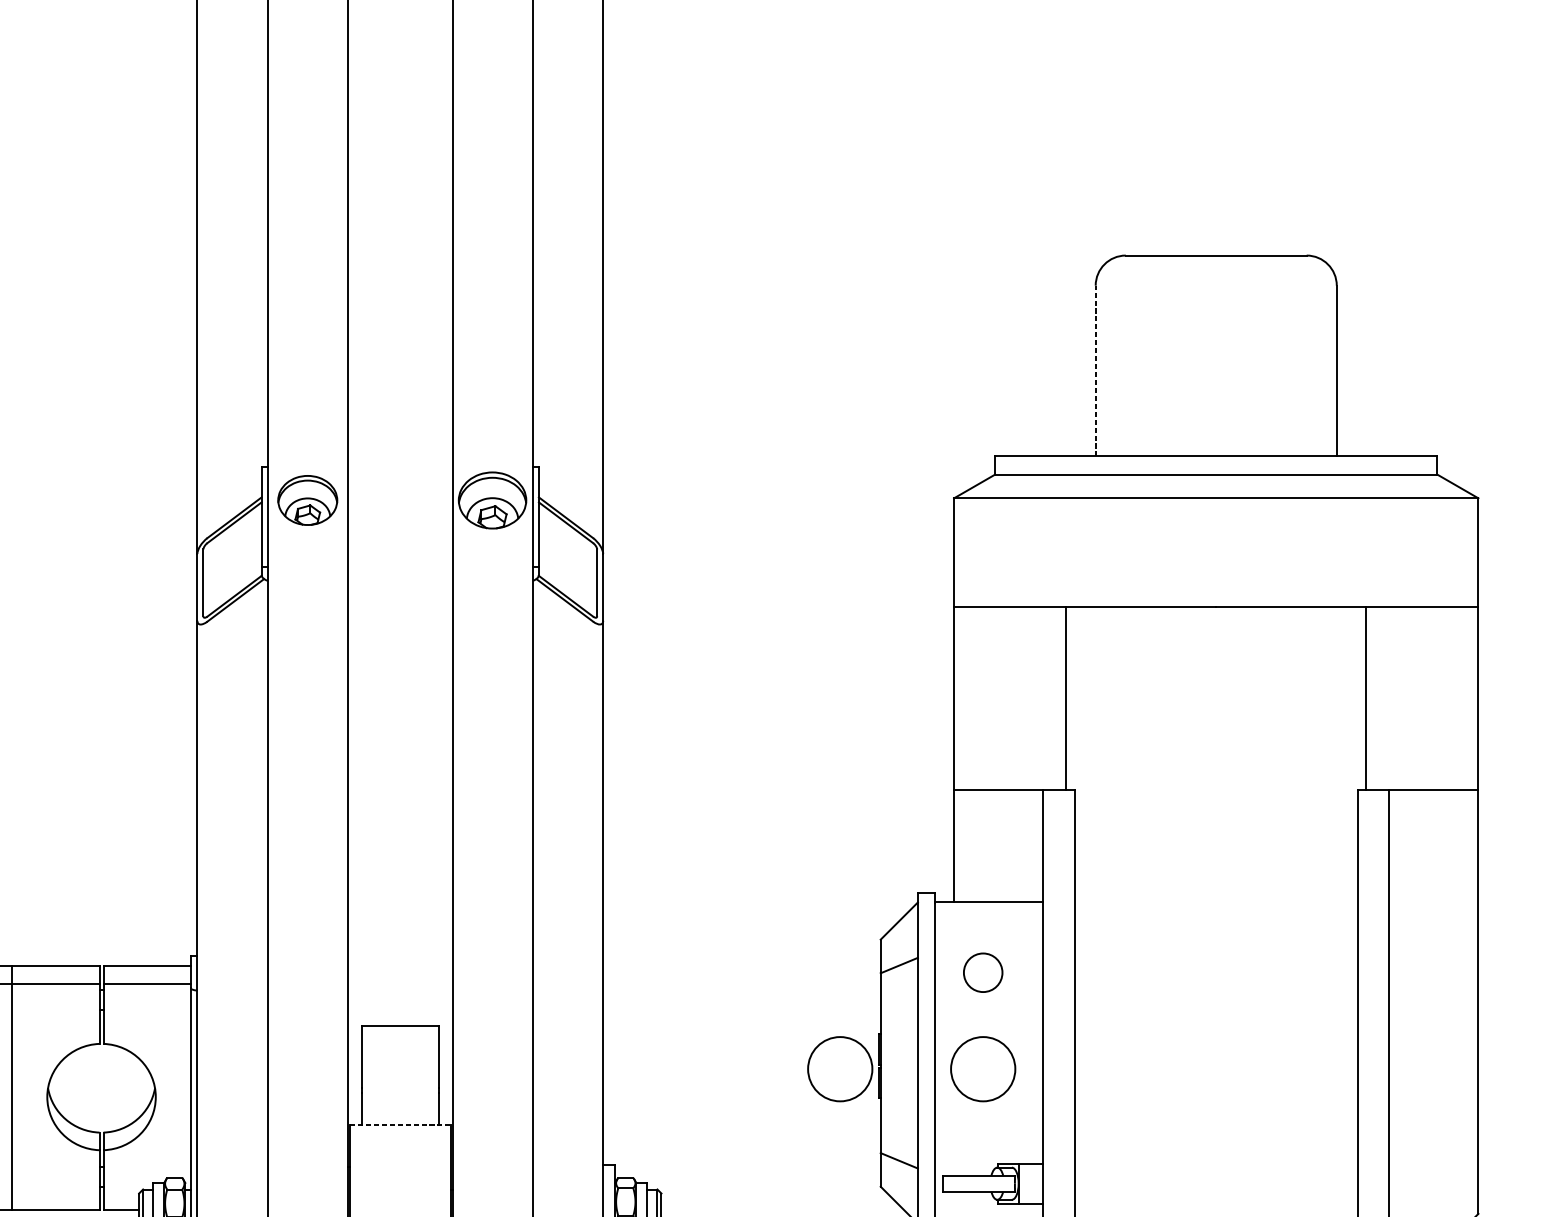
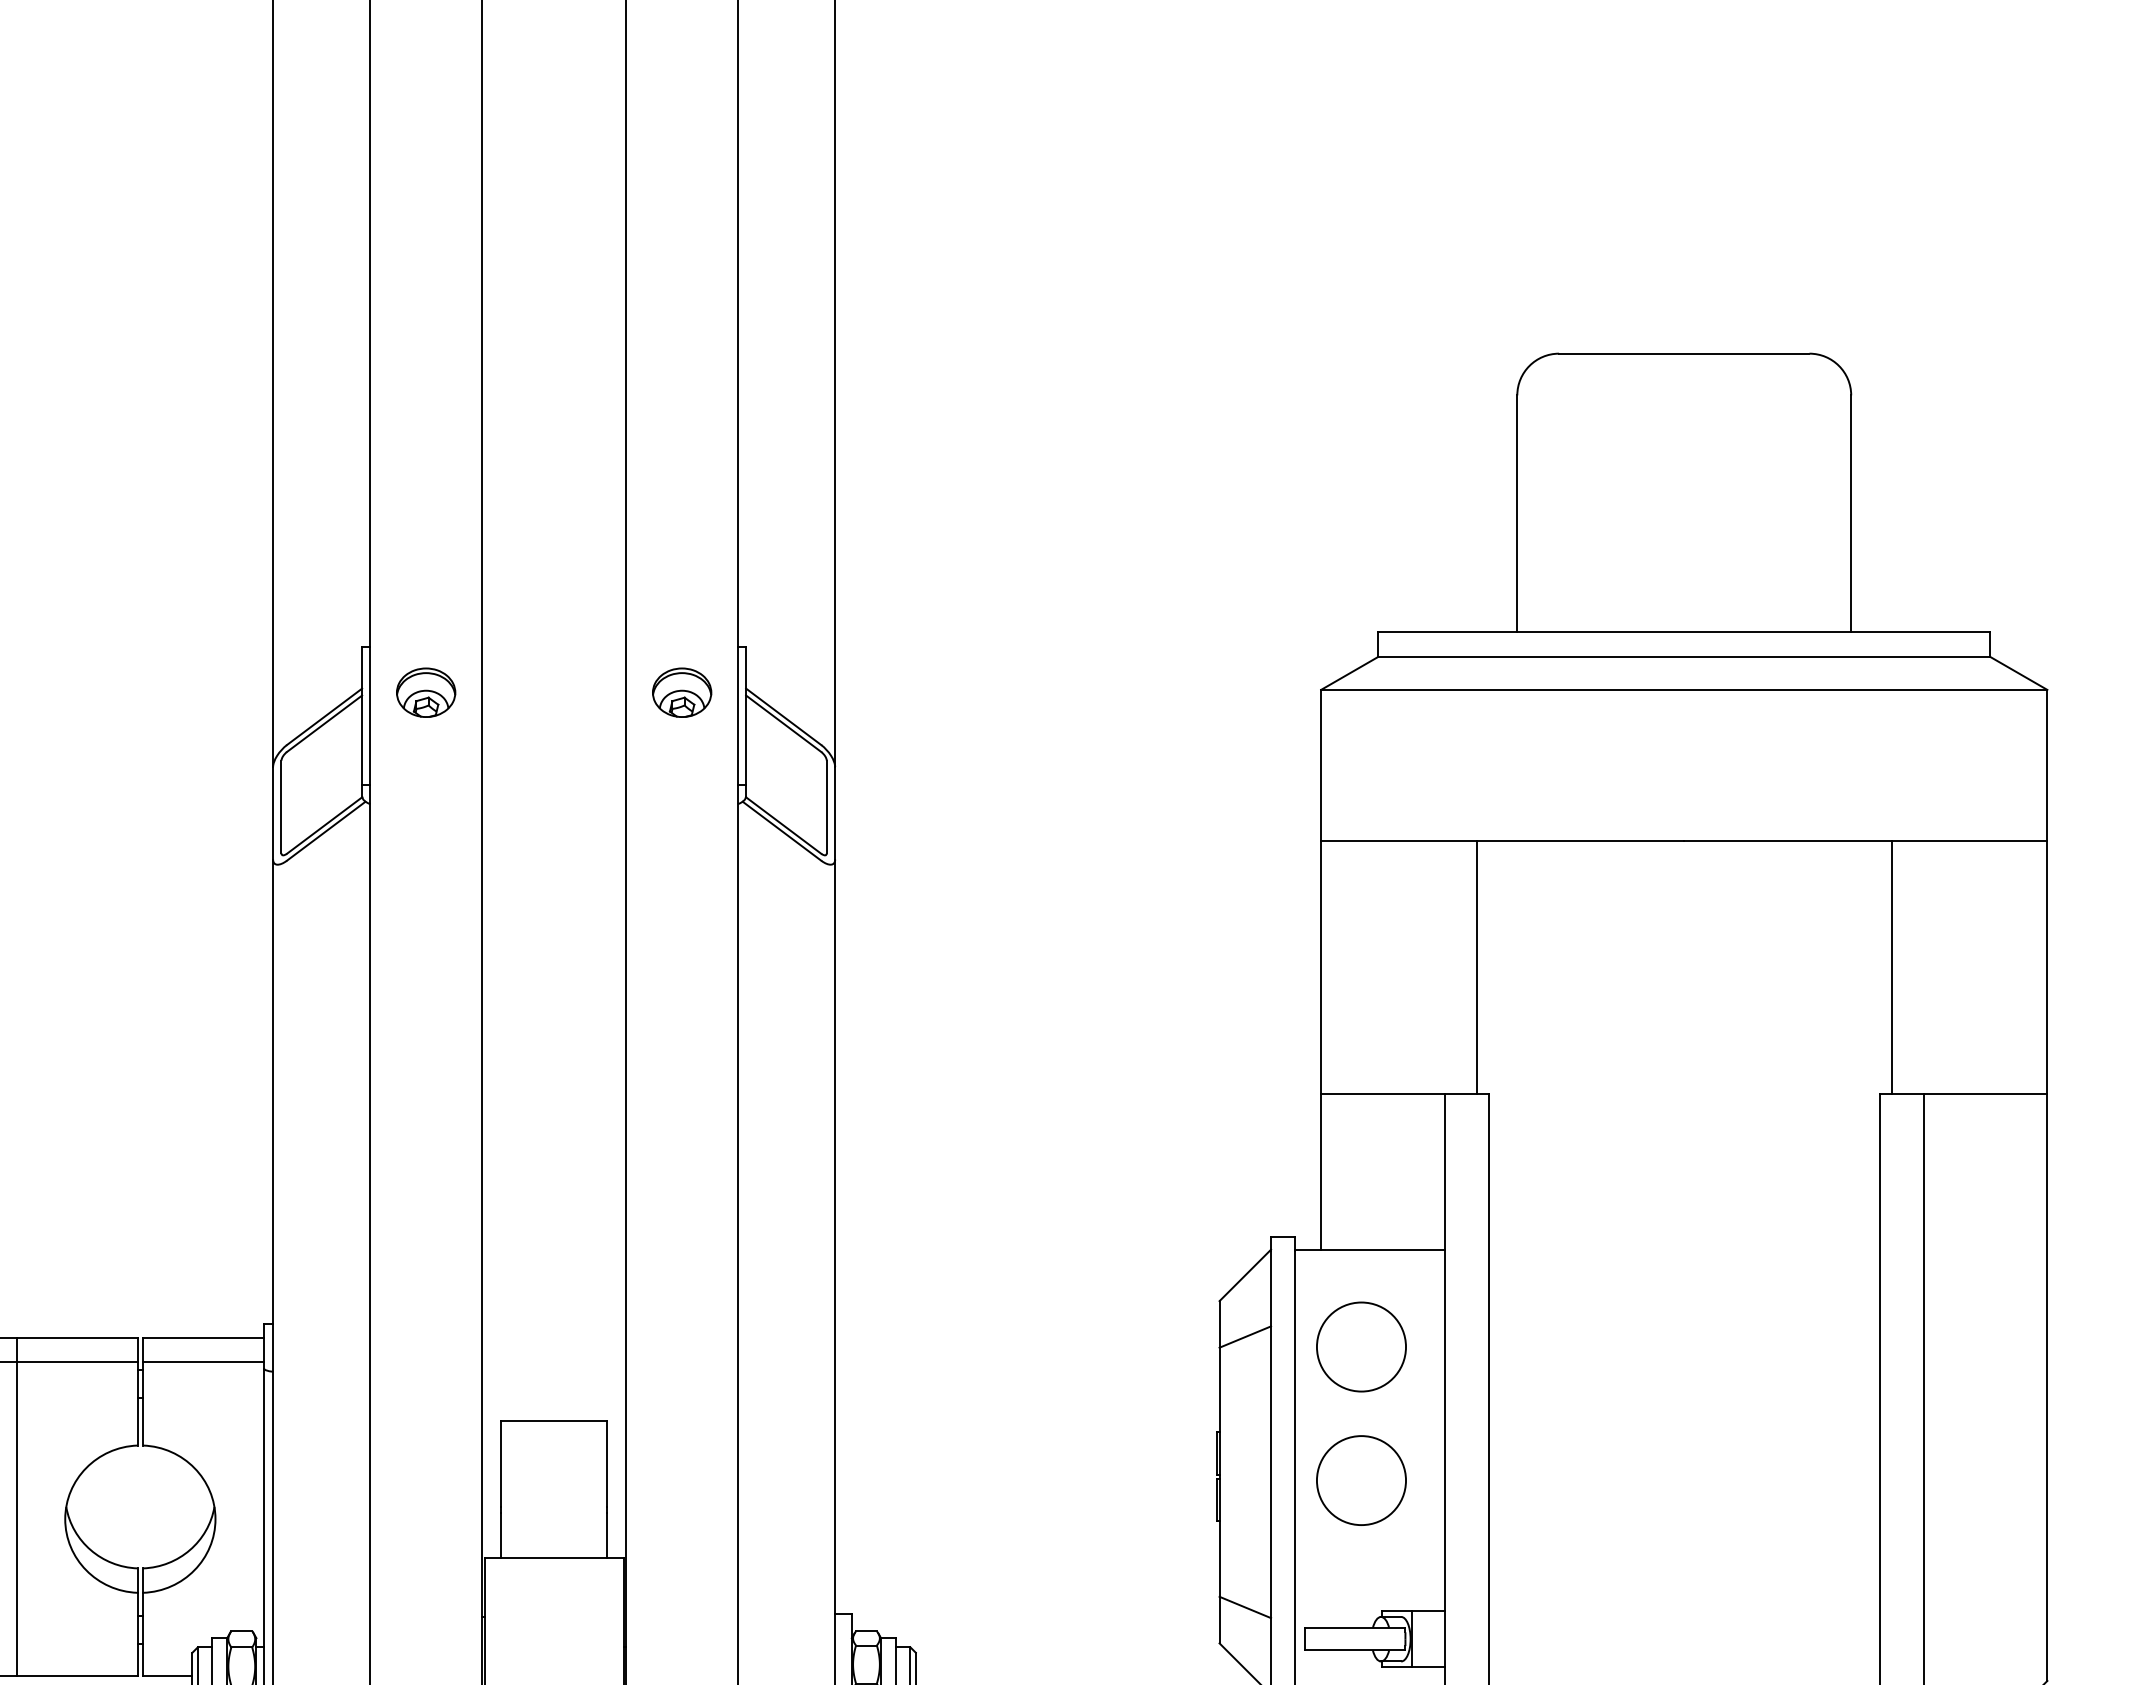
line: (1095, 370) -> (1517, 513), dashed -> solid
part: (308, 500) -> (426, 692), size x0.71
part: (492, 500) -> (682, 692), size x0.62
circle: (983, 972) -> (1361, 1346), size x1.67
circle: (840, 1069) -> (1163, 1480), removed
line: (400, 1125) -> (554, 1558), dashed -> solid

